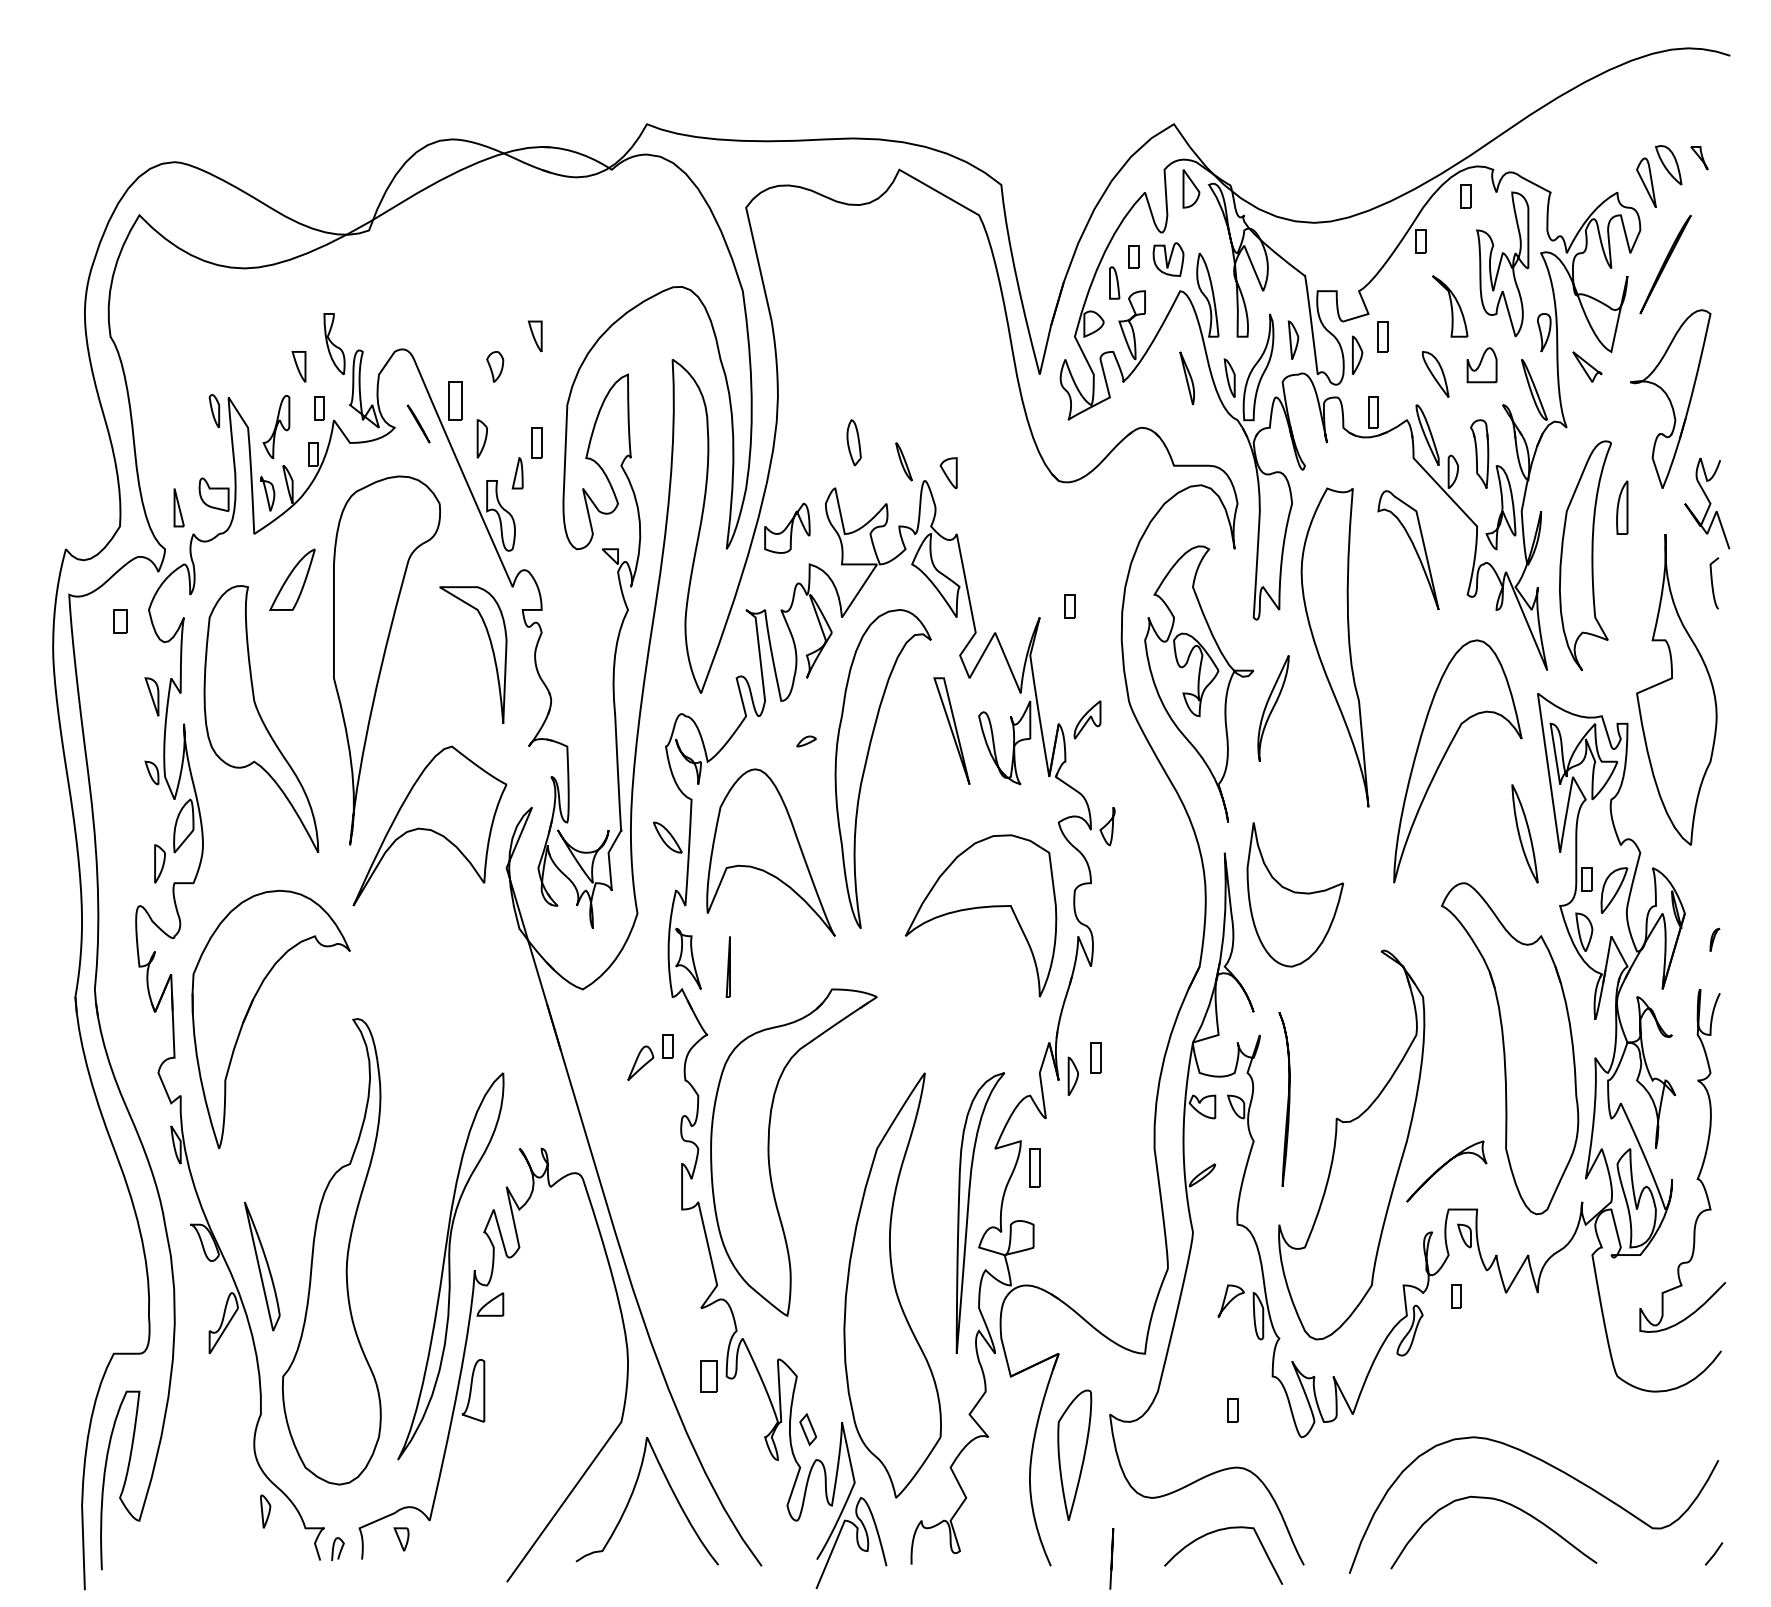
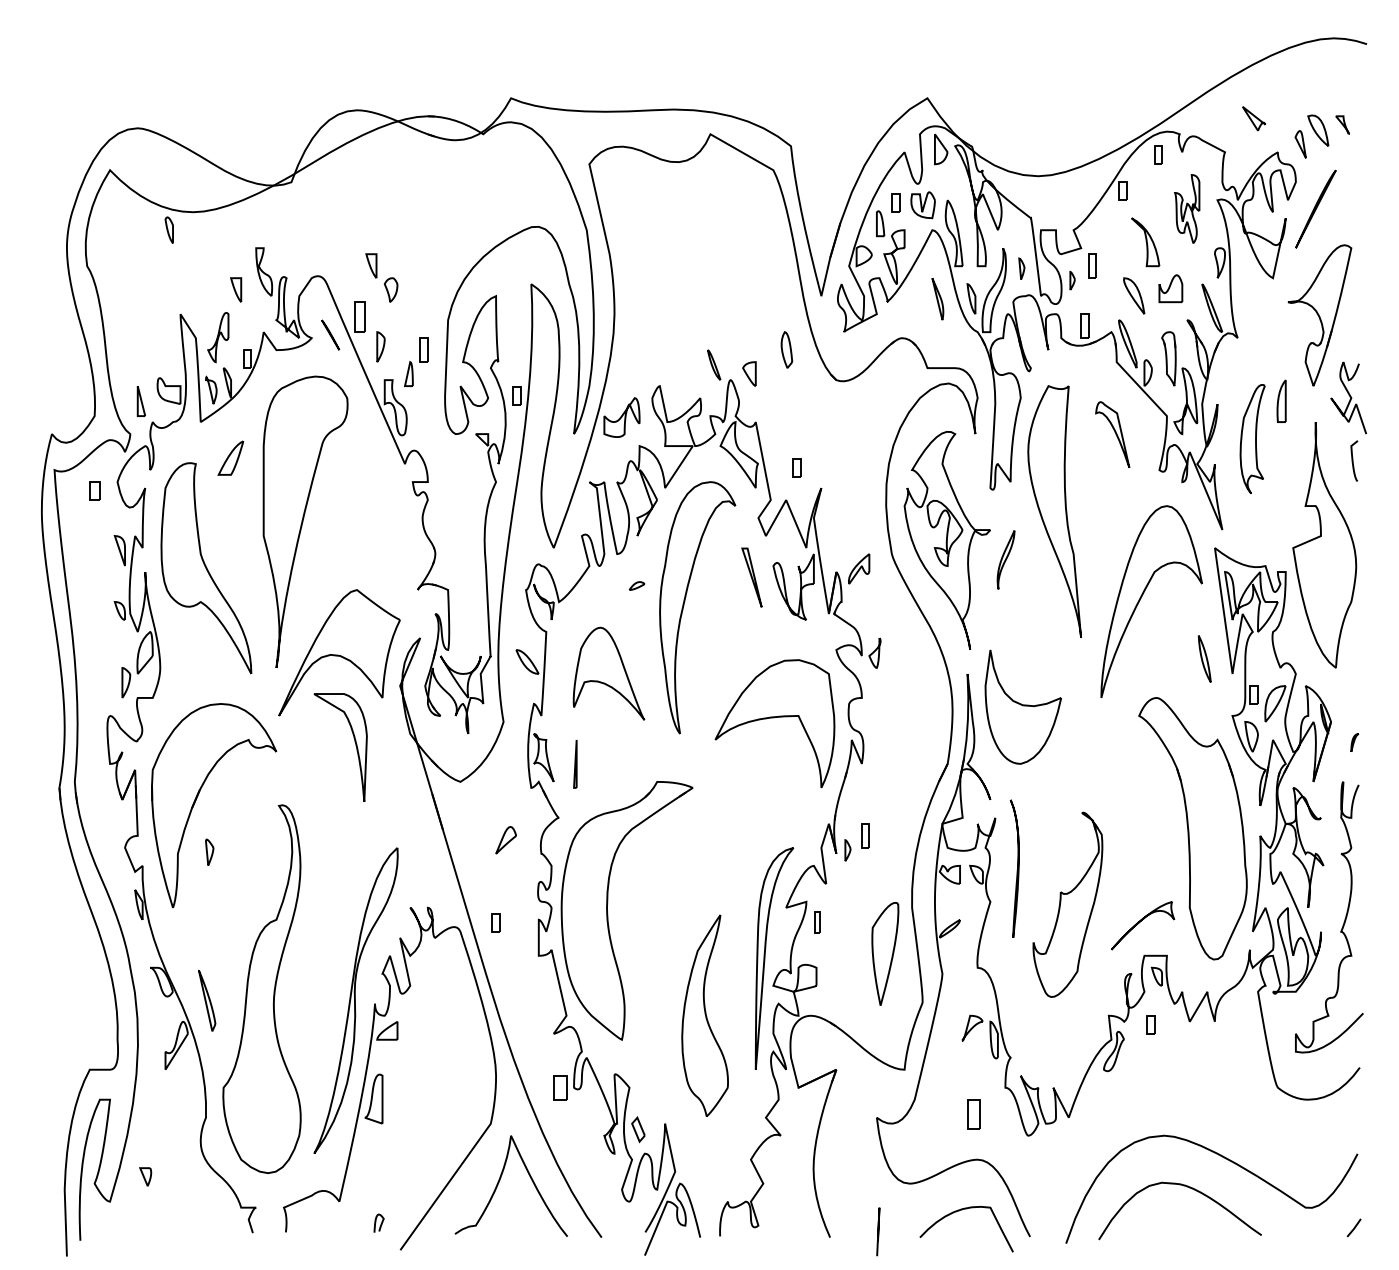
part: (1646, 182) -> (1300, 144), size x0.7
part: (1502, 264) -> (1186, 209), size x0.6
part: (534, 336) -> (370, 266), moved
part: (1293, 339) -> (1021, 268), size x0.7
part: (1357, 354) -> (1072, 280), size x0.6
part: (1587, 366) -> (1254, 118), moved
part: (319, 408) -> (516, 395), moved
part: (213, 411) -> (168, 230), moved
part: (853, 442) -> (786, 349), moved
part: (1408, 549) -> (1112, 434), size x0.7
part: (1585, 555) -> (1252, 439), size x0.6
part: (292, 579) -> (230, 458), size x0.7
part: (1069, 606) -> (796, 468), moved
part: (491, 649) -> (355, 743), moved
part: (1273, 708) -> (1006, 559), size x0.7
part: (951, 730) -> (751, 577), size x0.7
part: (1524, 833) -> (1204, 658), size x0.6
part: (770, 852) -> (608, 673), size x0.7
part: (667, 1046) -> (495, 923), moved
part: (1073, 1075) -> (848, 849), size x0.7
part: (1351, 1144) -> (1067, 904), size x0.6
part: (1034, 1167) -> (817, 922), size x0.7
part: (262, 1266) -> (207, 1000), size x0.6
part: (892, 1285) -> (705, 1015), size x0.6
part: (1232, 1410) -> (973, 1114), size x1.6
part: (1074, 1454) -> (885, 953), moved
part: (265, 1511) -> (209, 852), moved
part: (401, 1539) -> (145, 1177), moved
curve: (340, 1548) -> (381, 1222), moved

